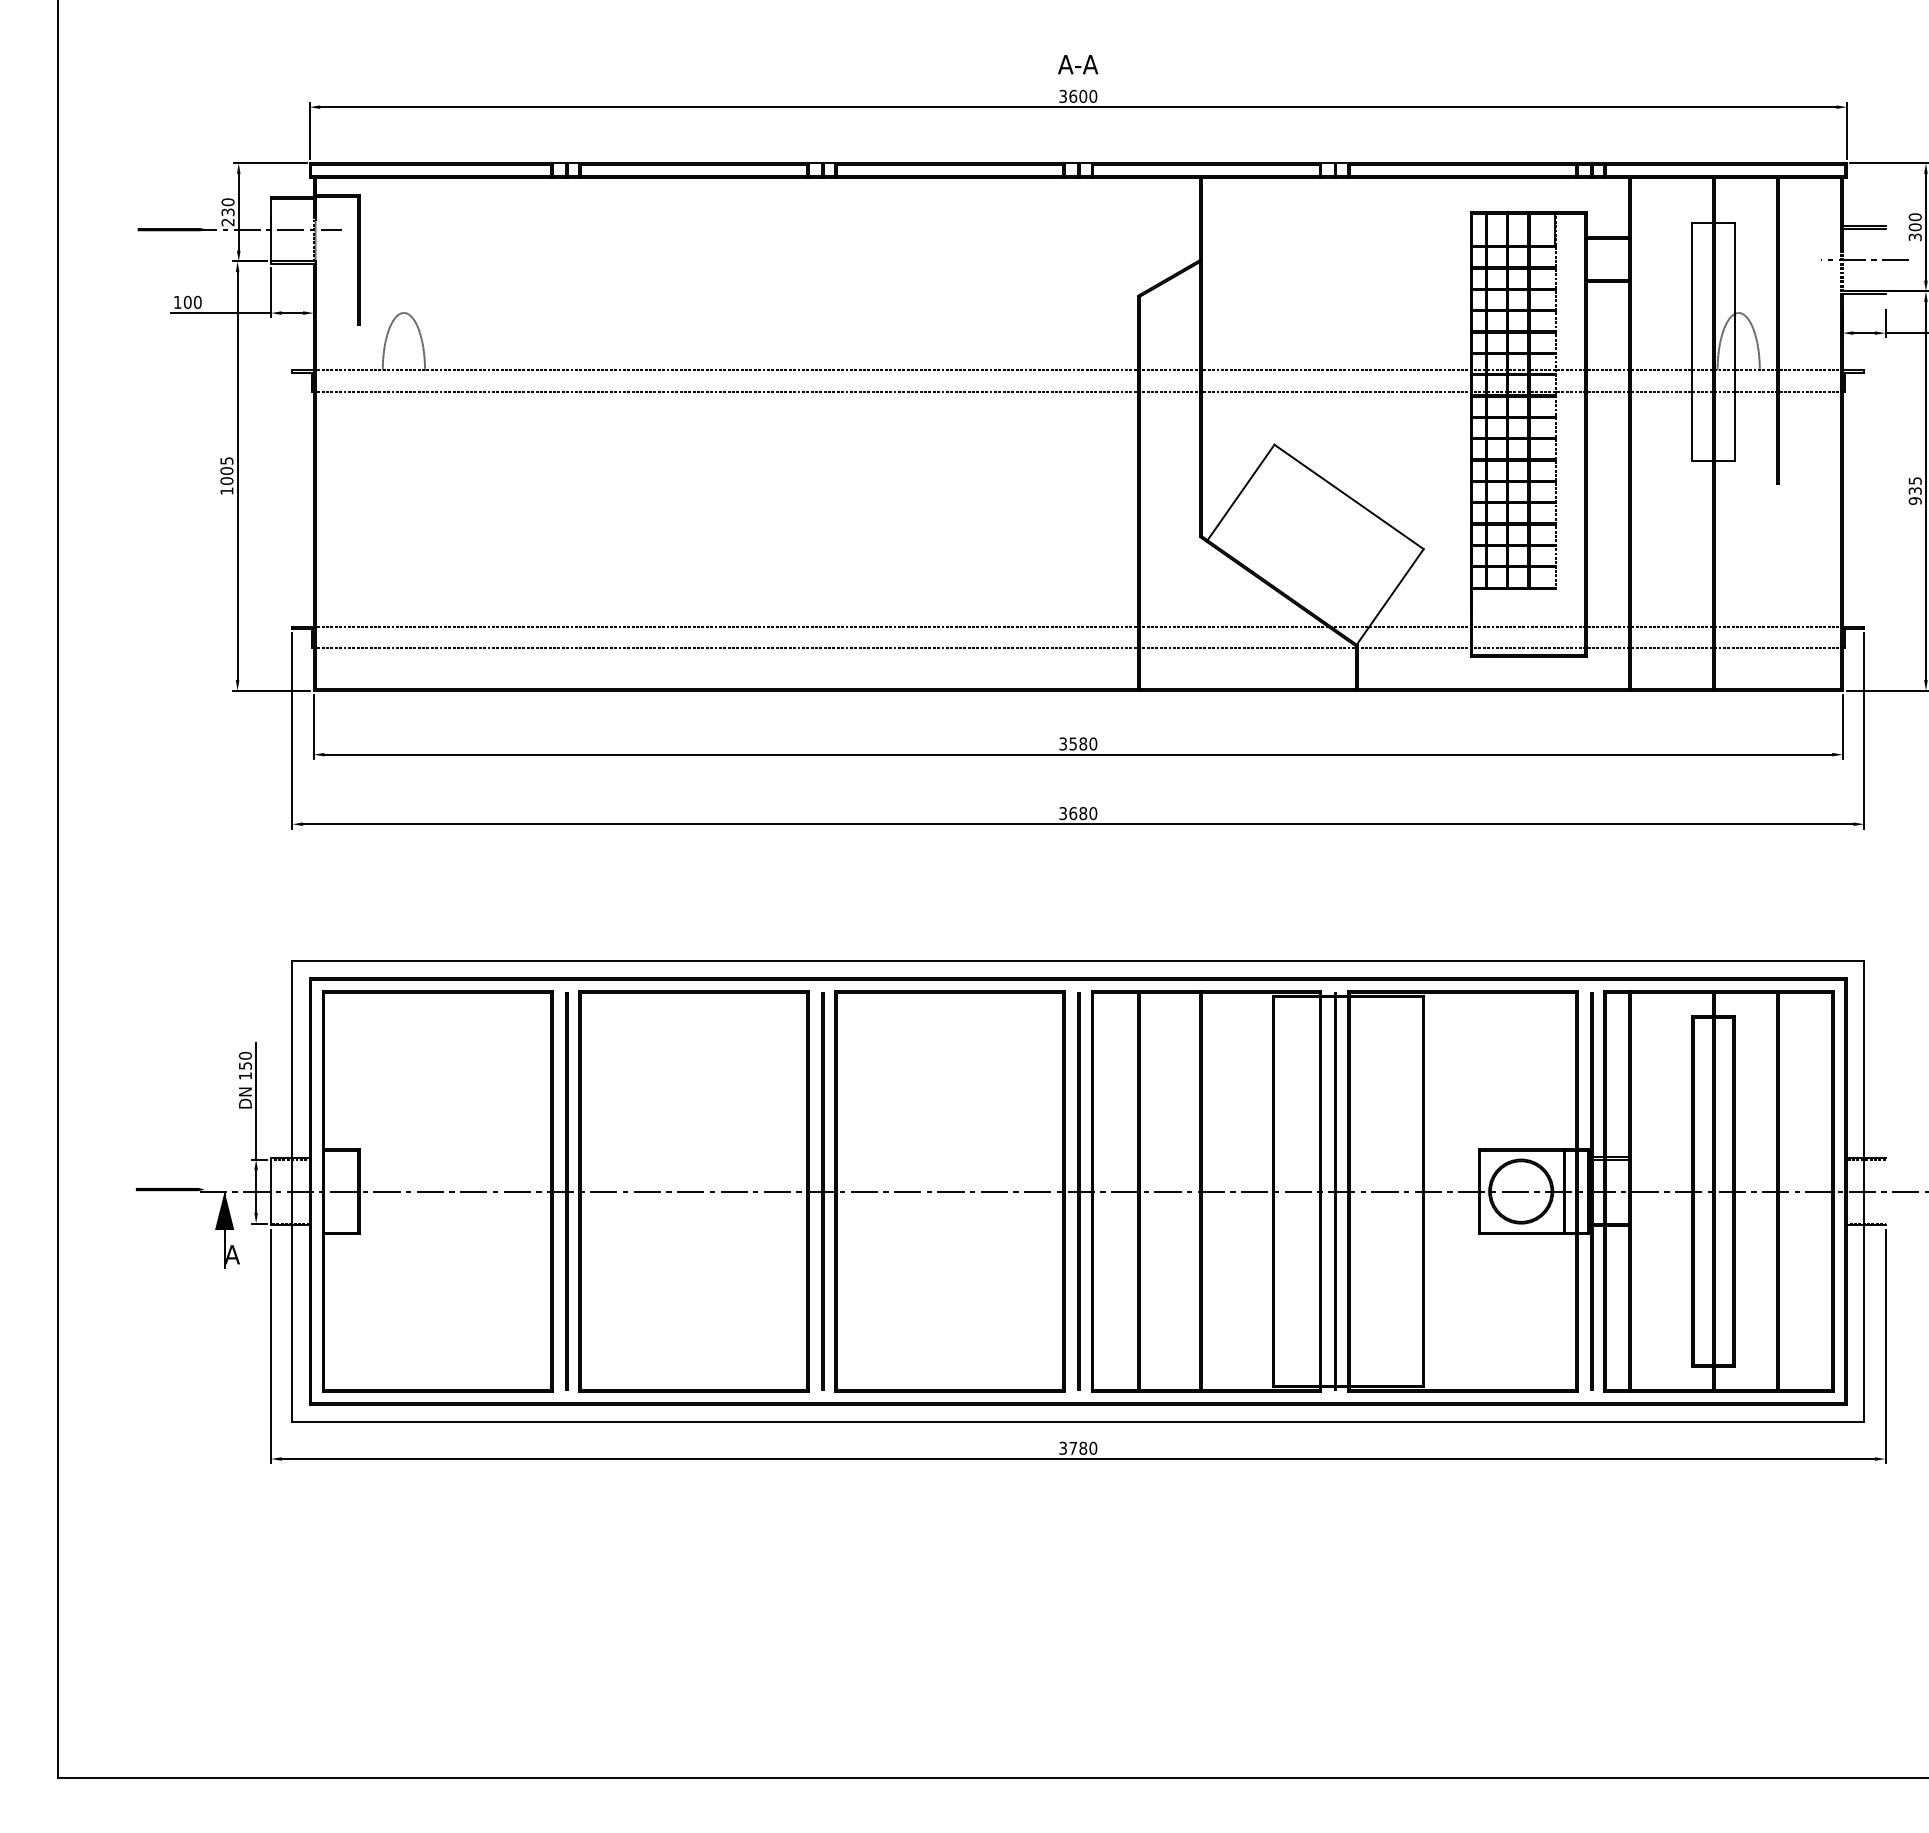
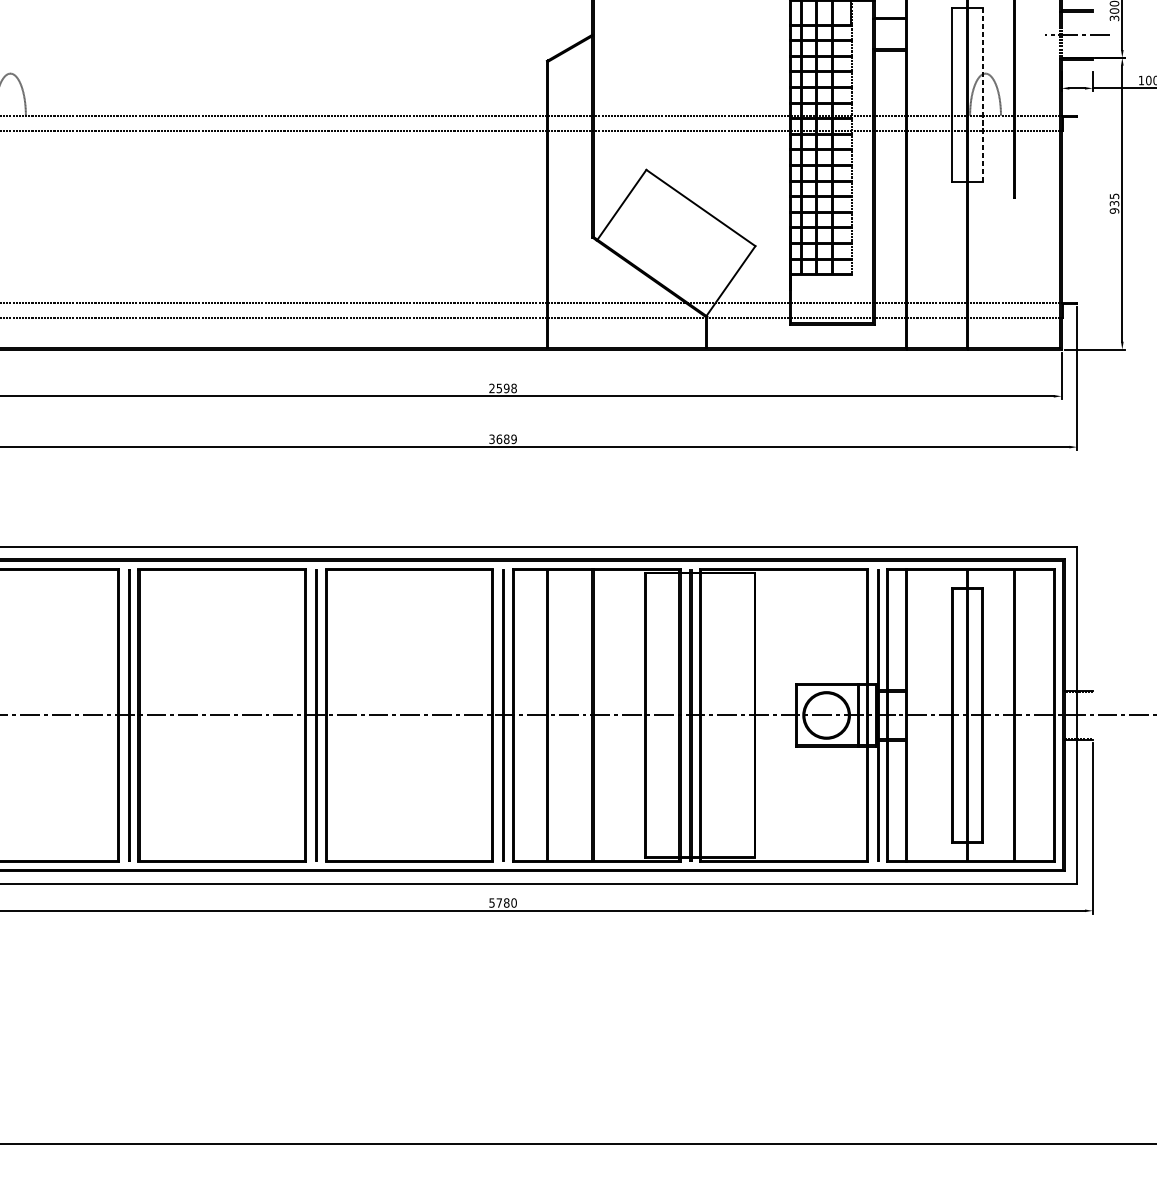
line: (1735, 341) -> (983, 94), solid -> dashed
text: (1078, 743) -> (503, 388), 3580 -> 2598
text: (1093, 813) -> (514, 439), 3680 -> 3689
text: (1062, 1447) -> (491, 902), 3780 -> 5780

